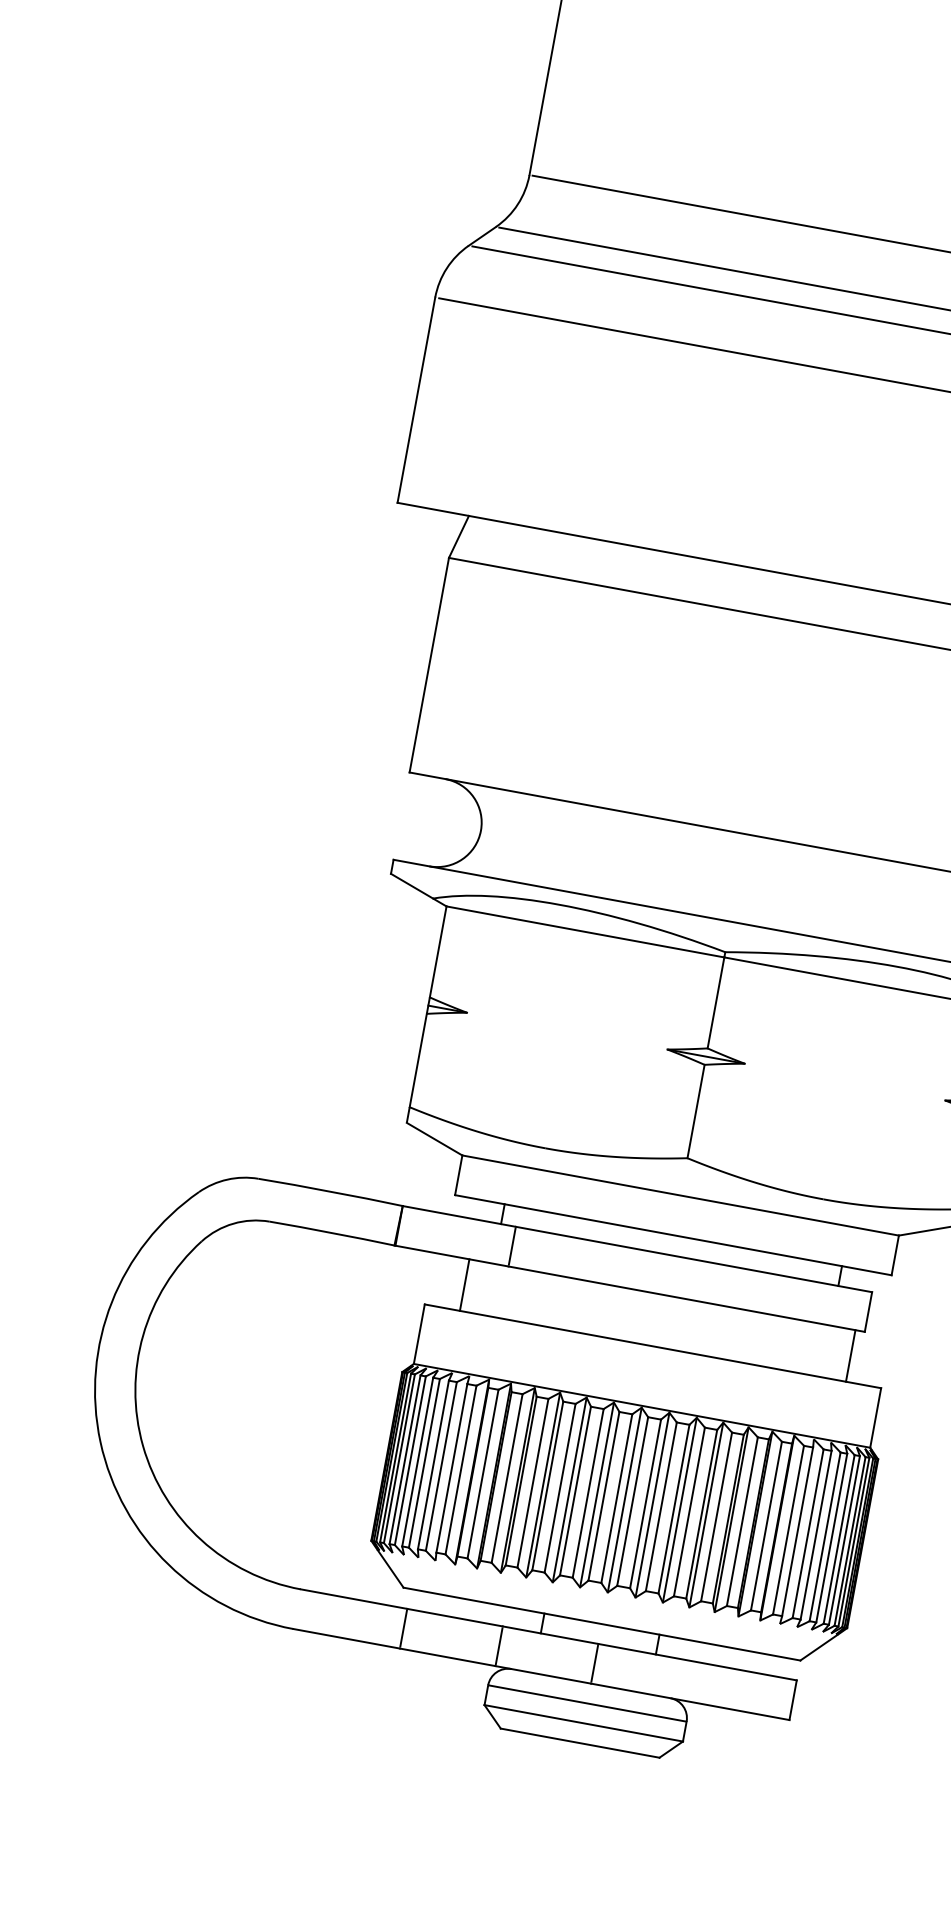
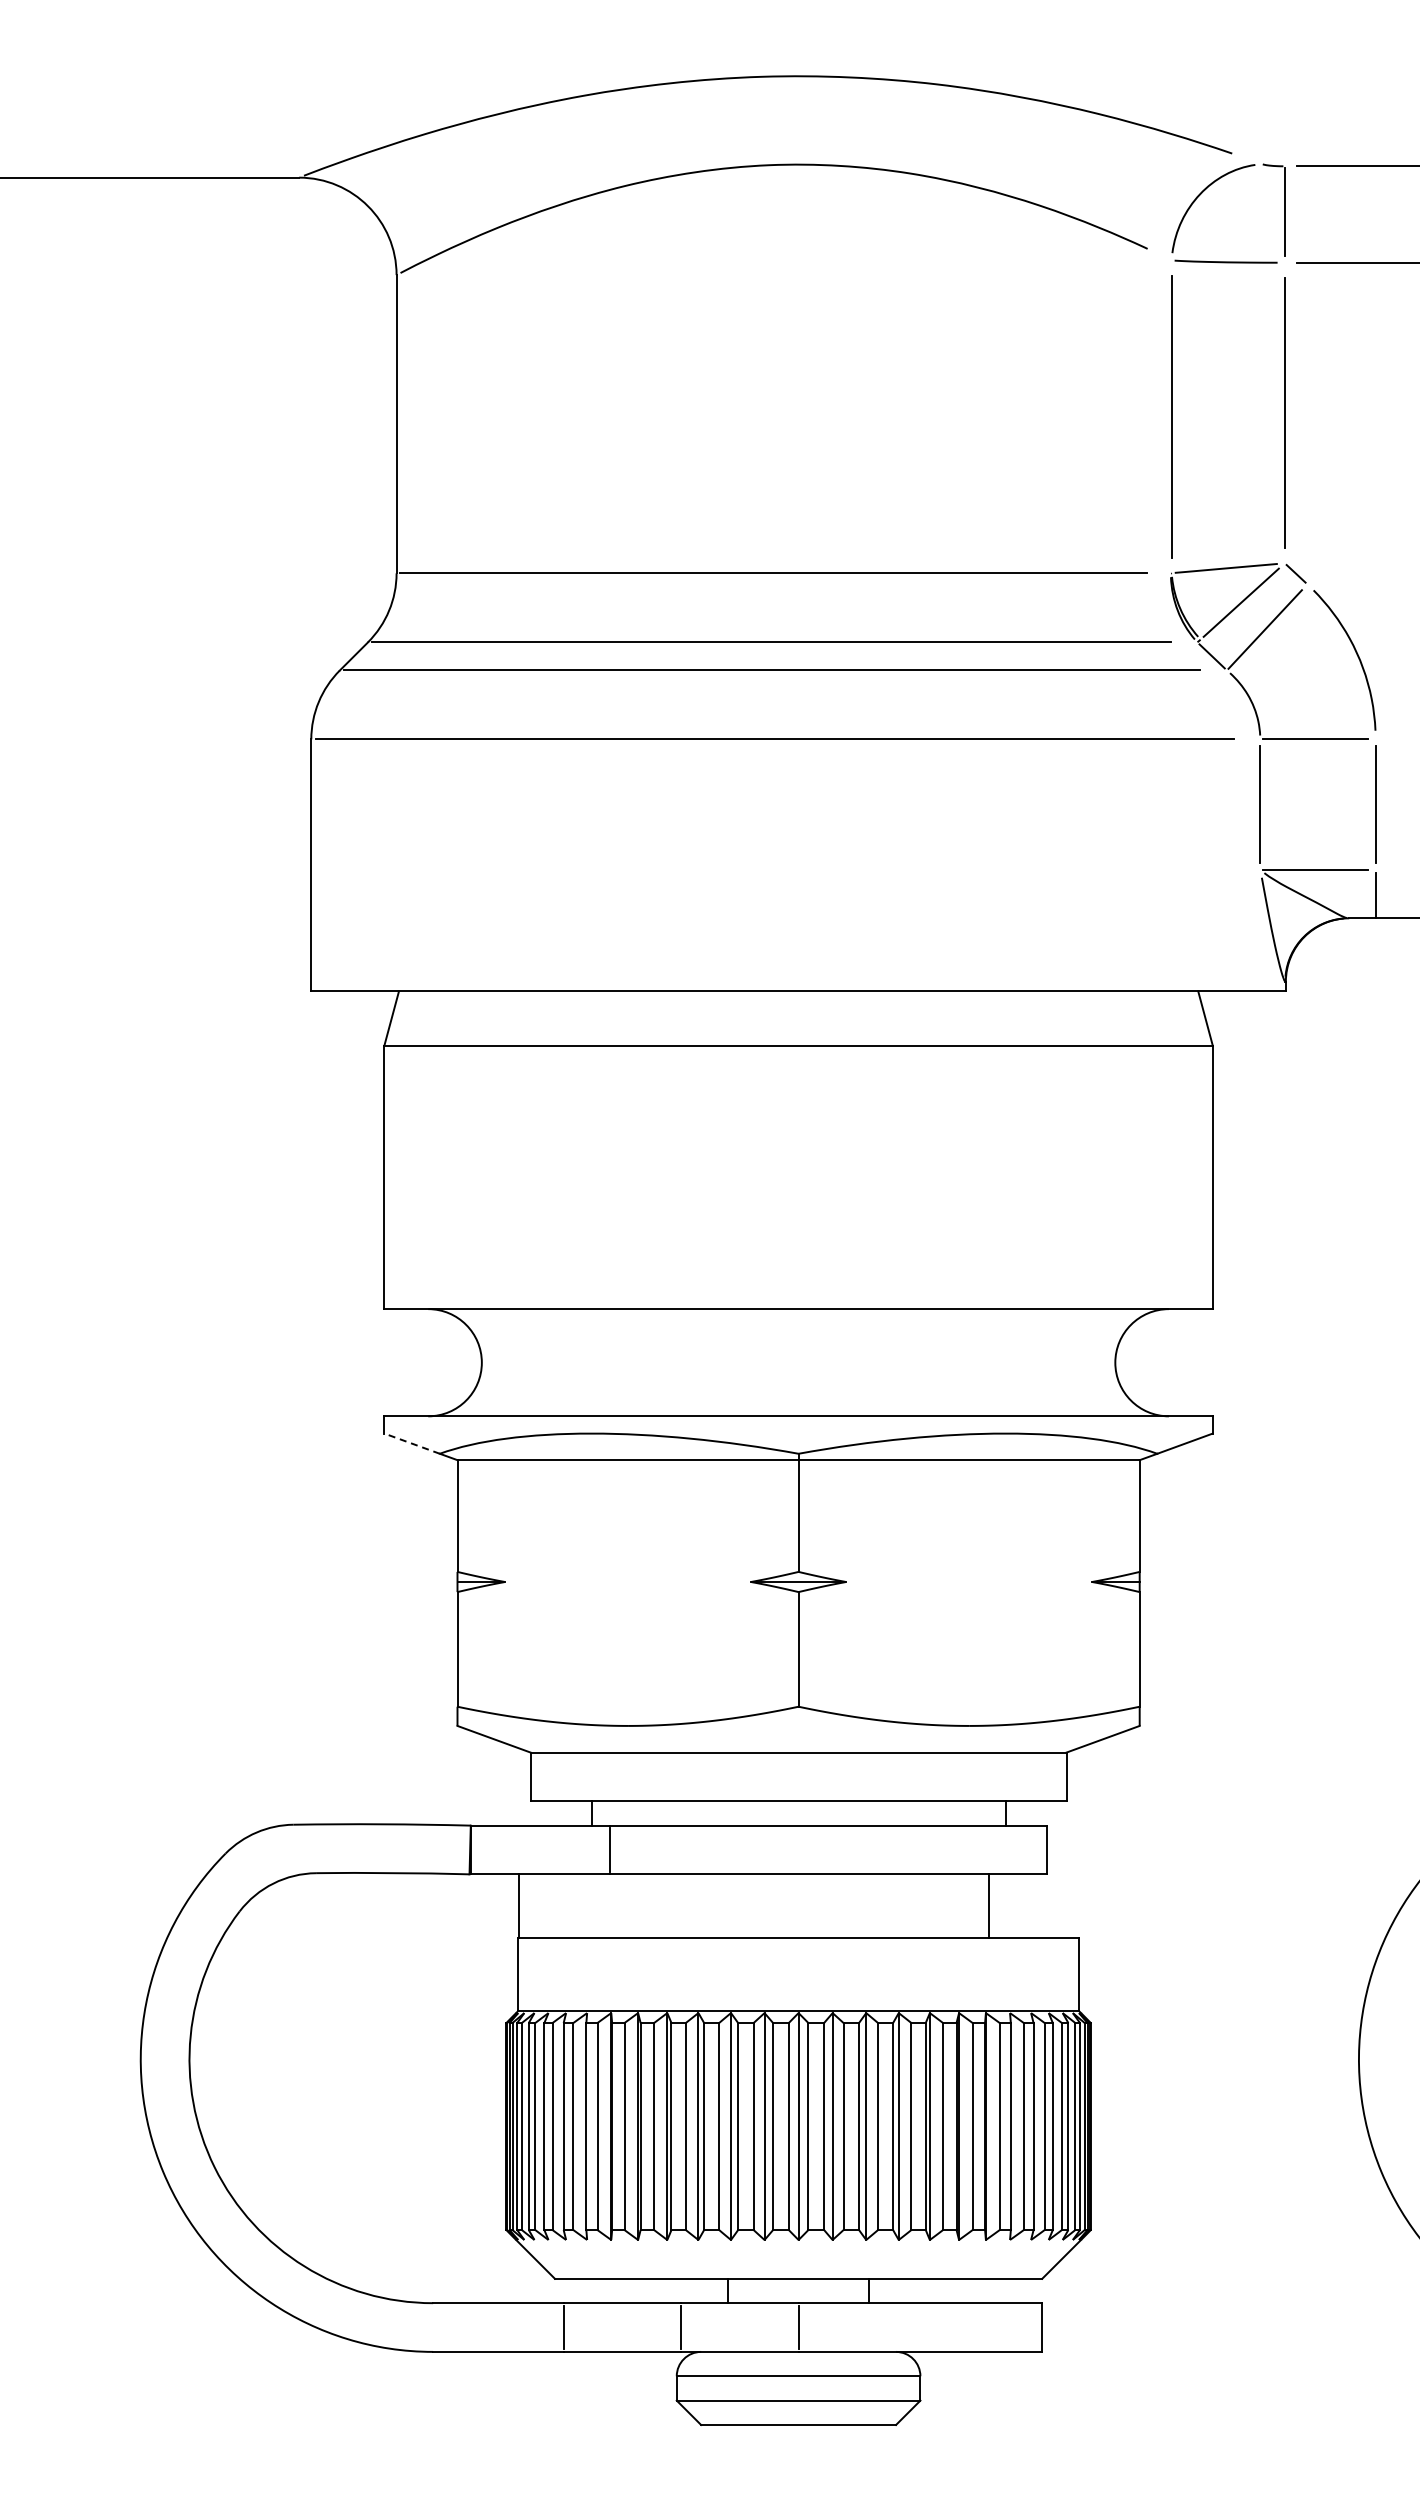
line: (412, 886) -> (412, 1443), solid -> dashed
line: (464, 1284) -> (518, 1905), moved
line: (850, 1355) -> (988, 1905), moved

